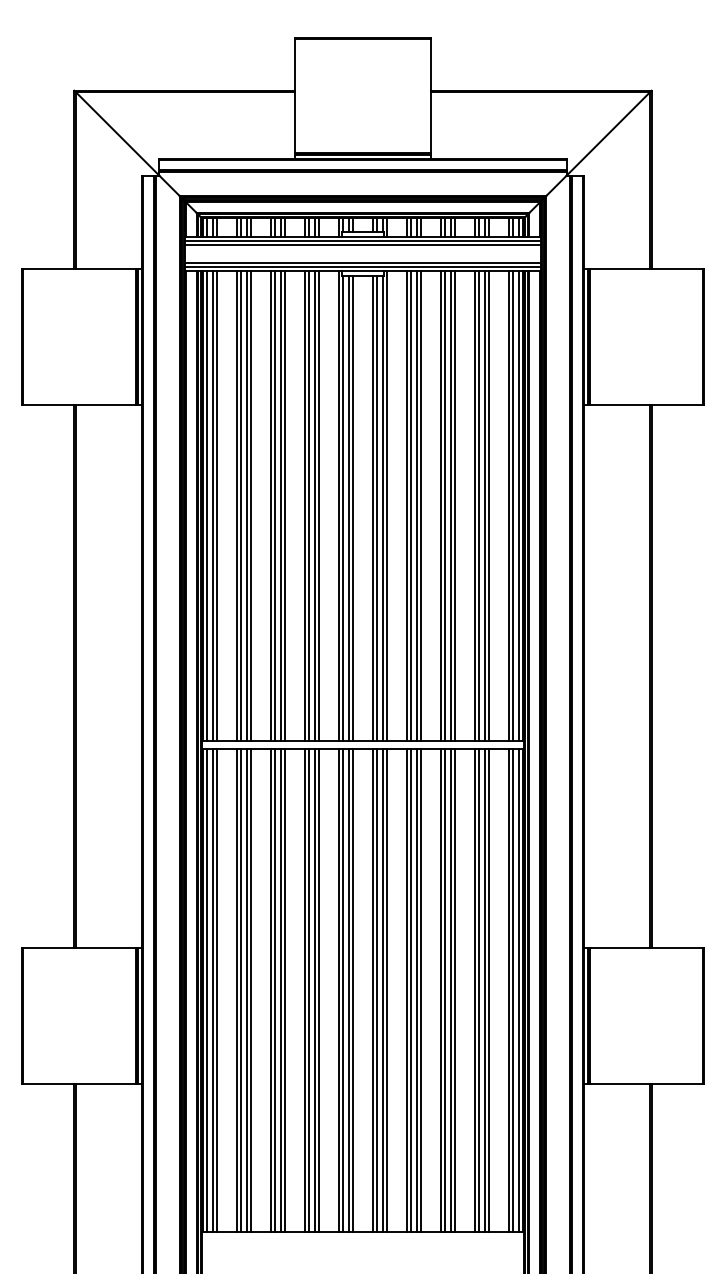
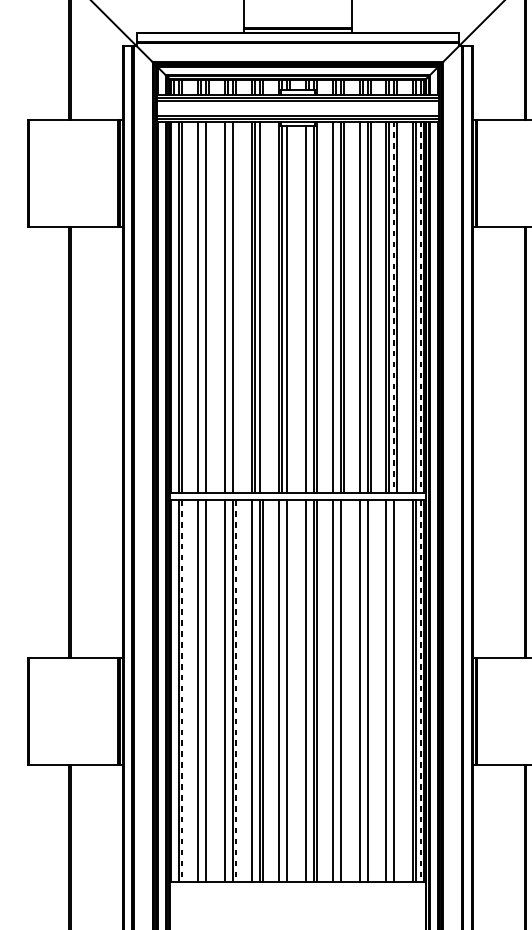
line: (207, 505) -> (174, 307), removed
line: (241, 505) -> (201, 307), removed
line: (251, 505) -> (209, 307), removed
line: (275, 505) -> (228, 307), removed
line: (285, 505) -> (236, 307), removed
line: (318, 505) -> (262, 307), removed
line: (410, 505) -> (335, 307), removed
line: (444, 505) -> (362, 307), removed
line: (484, 505) -> (394, 307), solid -> dashed
line: (518, 505) -> (421, 307), solid -> dashed
line: (352, 508) -> (289, 309), removed
line: (376, 508) -> (308, 309), removed
line: (207, 990) -> (174, 691), removed
line: (217, 990) -> (182, 691), solid -> dashed
line: (241, 990) -> (201, 691), removed
line: (251, 990) -> (209, 691), removed
line: (275, 990) -> (228, 691), removed
line: (285, 990) -> (236, 691), solid -> dashed
line: (308, 990) -> (254, 691), removed
line: (342, 990) -> (281, 691), removed
line: (352, 990) -> (289, 691), removed
line: (376, 990) -> (308, 691), removed
line: (410, 990) -> (335, 691), removed
line: (420, 990) -> (343, 691), removed
line: (444, 990) -> (362, 691), removed
line: (454, 990) -> (370, 691), removed
line: (478, 990) -> (389, 691), removed
line: (488, 990) -> (397, 691), removed
line: (518, 990) -> (421, 691), solid -> dashed

